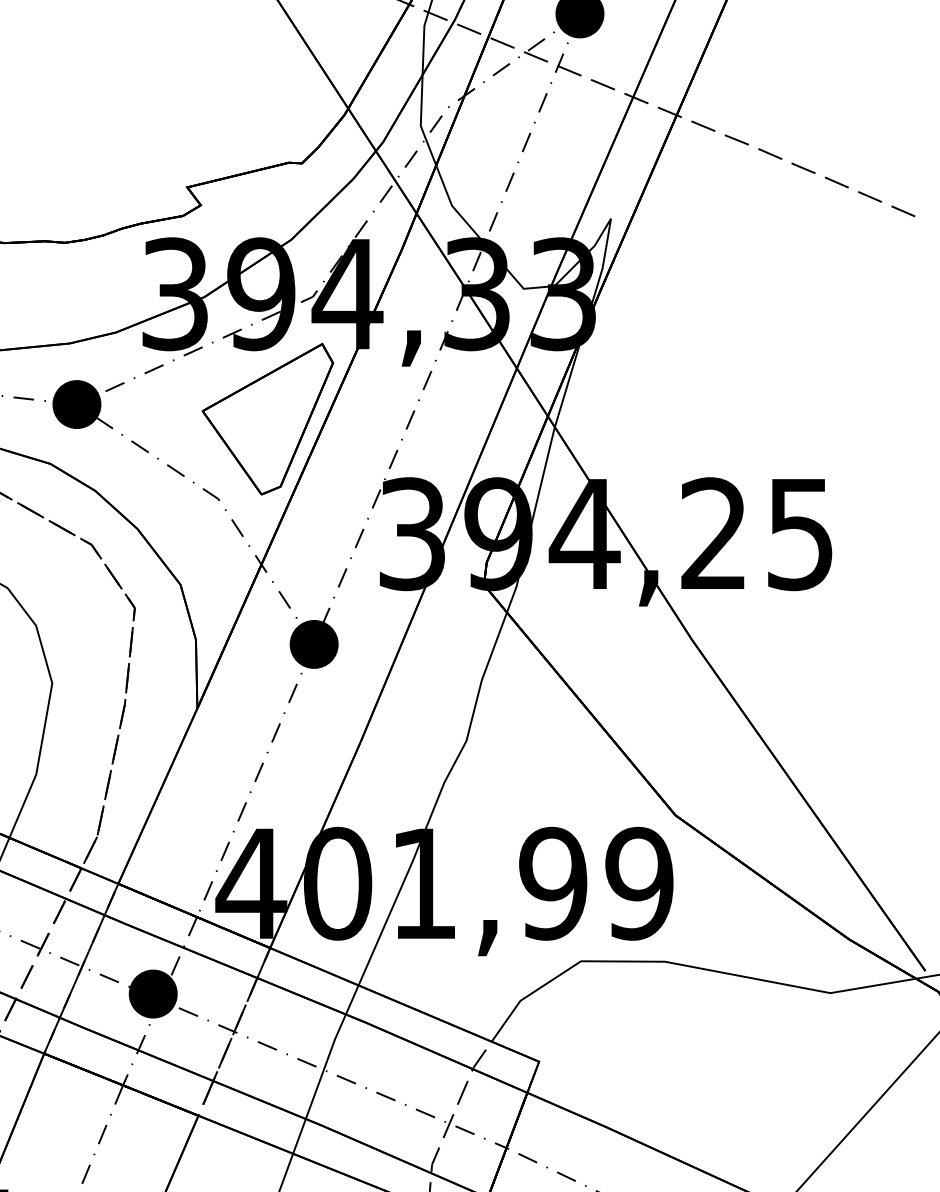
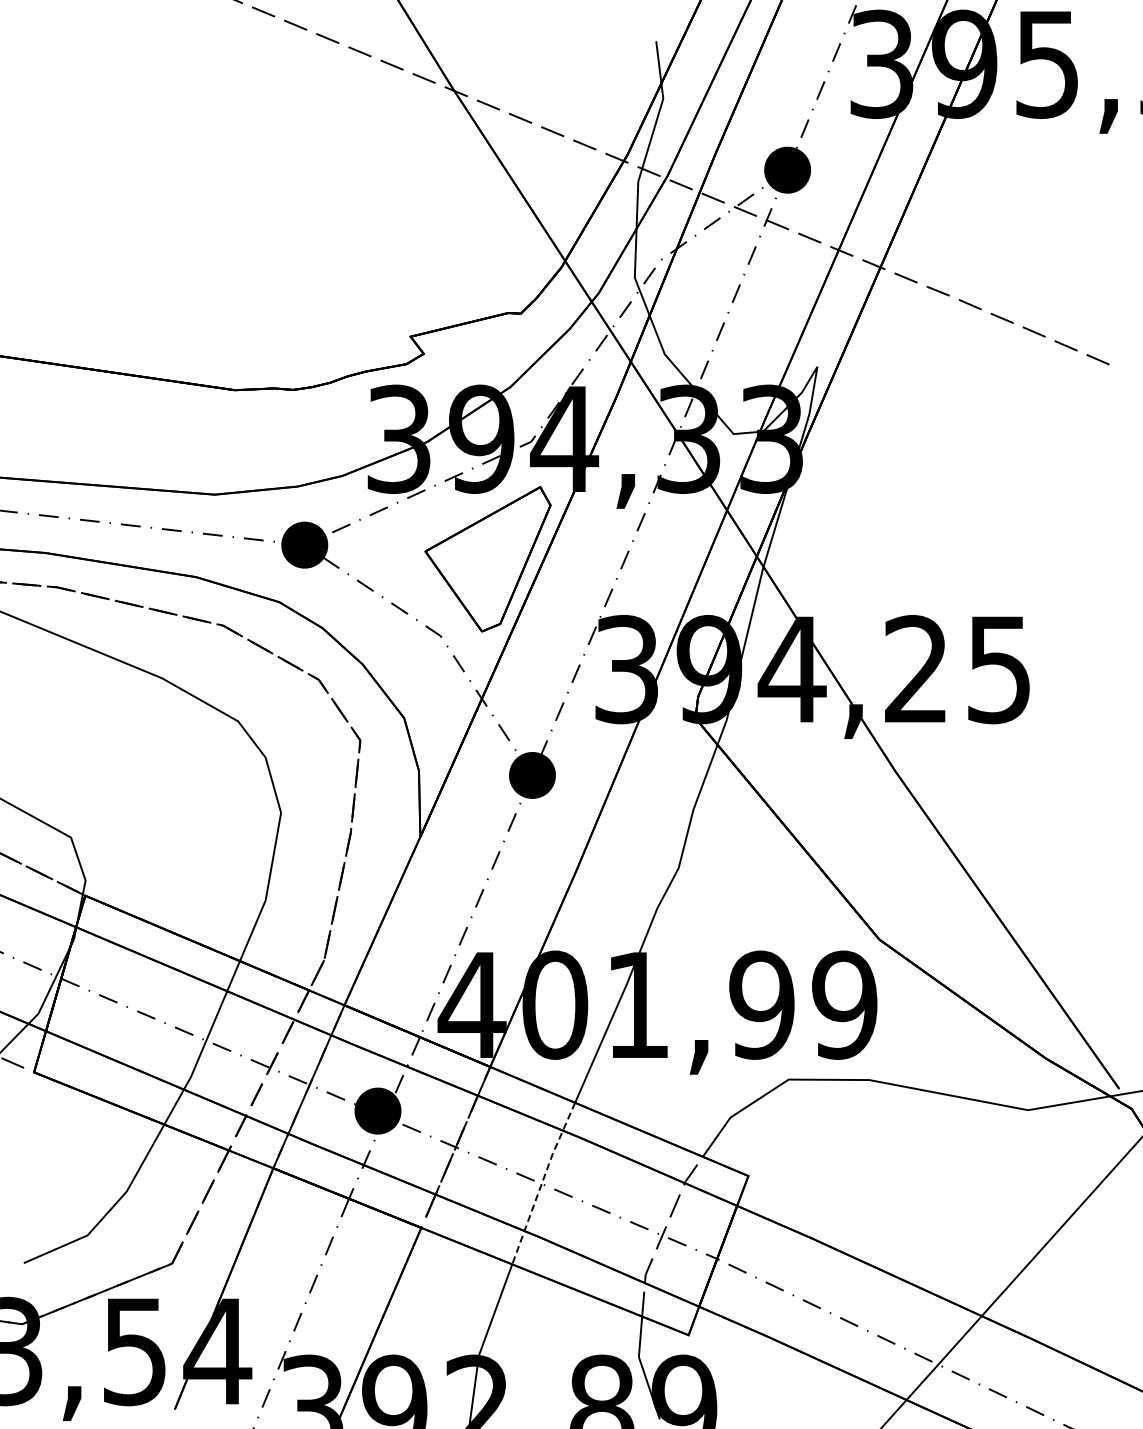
line: (324, 1068) -> (542, 1182), solid -> dashed

